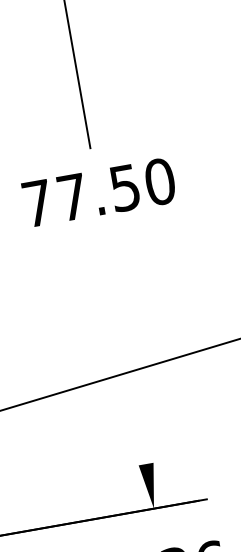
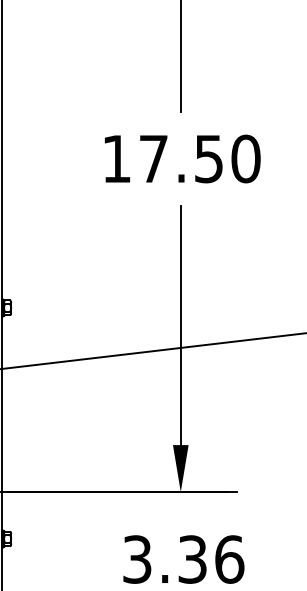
text: (37, 203) -> (116, 158), 77.50 -> 17.50
line: (125, 350) -> (180, 325), added

